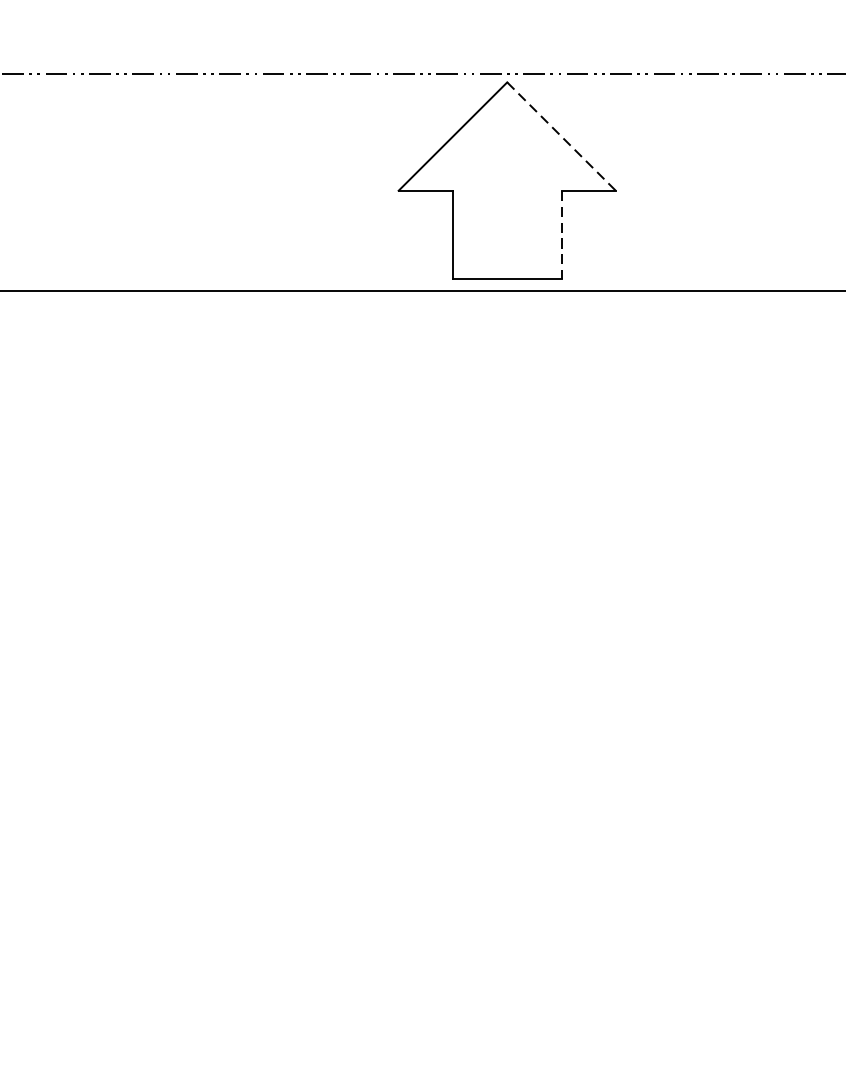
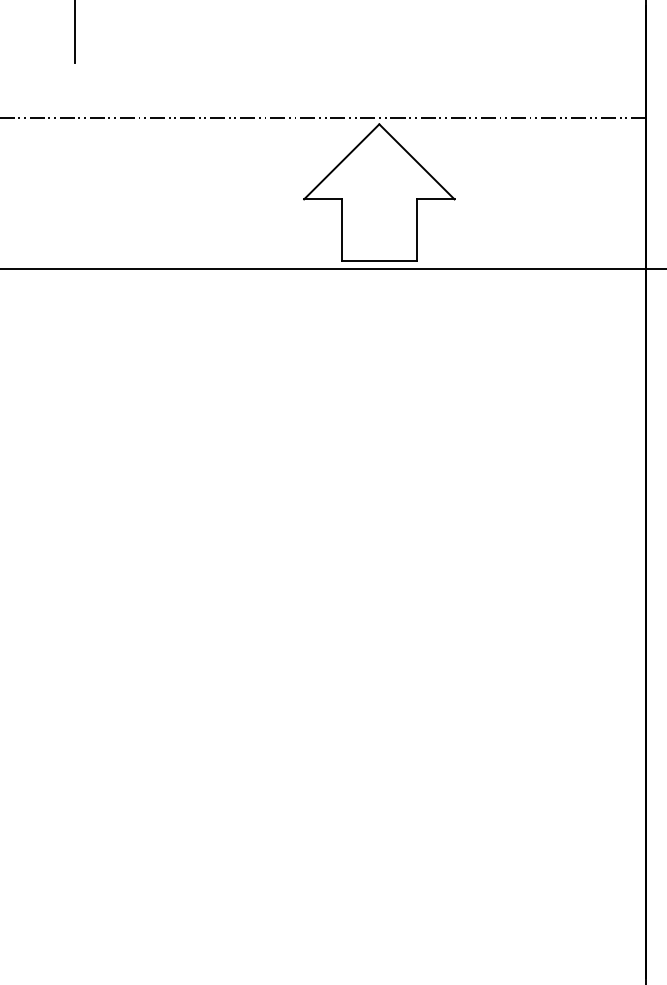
line: (562, 137) -> (417, 162), dashed -> solid
line: (560, 234) -> (416, 229), dashed -> solid

